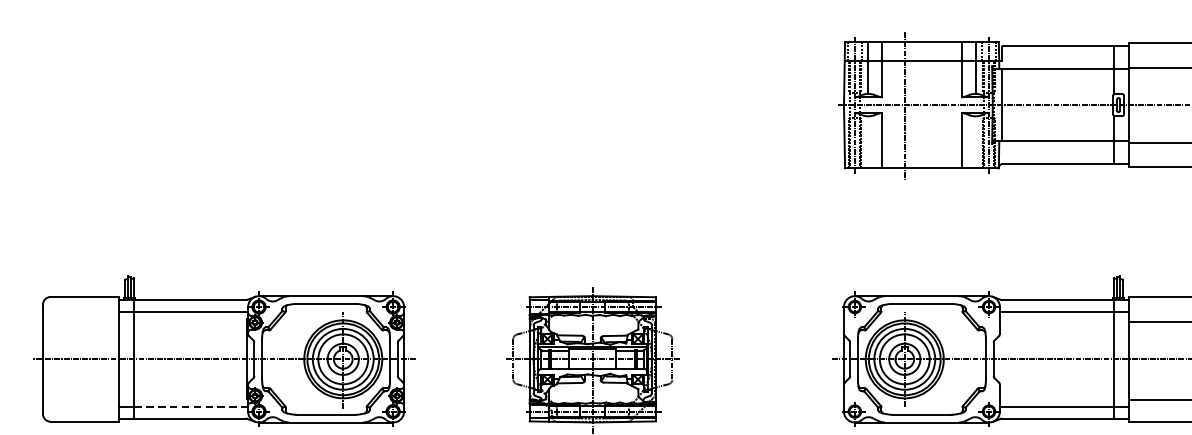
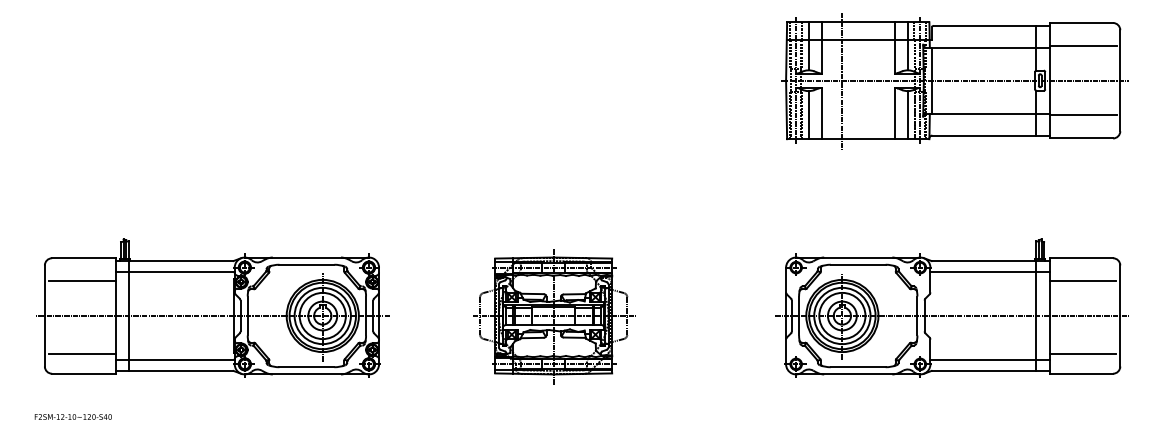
line: (868, 142) -> (808, 115), added
line: (975, 142) -> (907, 115), added
line: (82, 322) -> (81, 281), added
line: (82, 399) -> (81, 353), added
line: (191, 406) -> (182, 359), dashed -> solid

